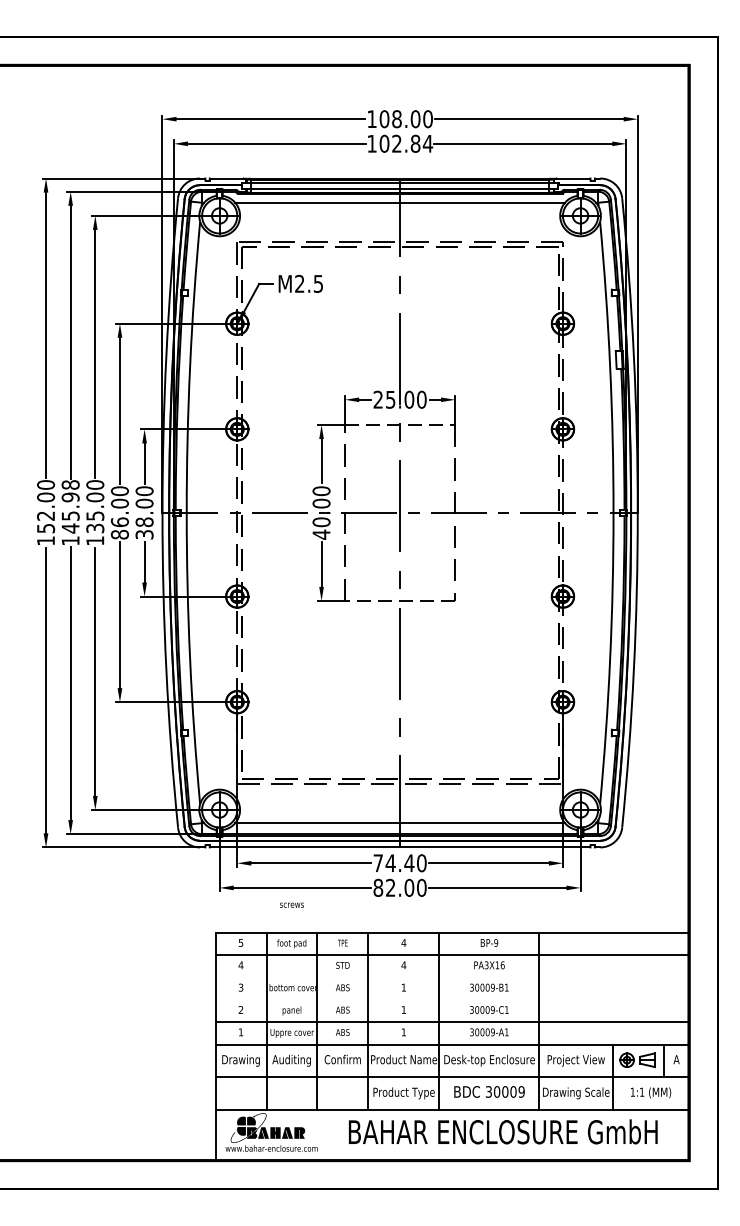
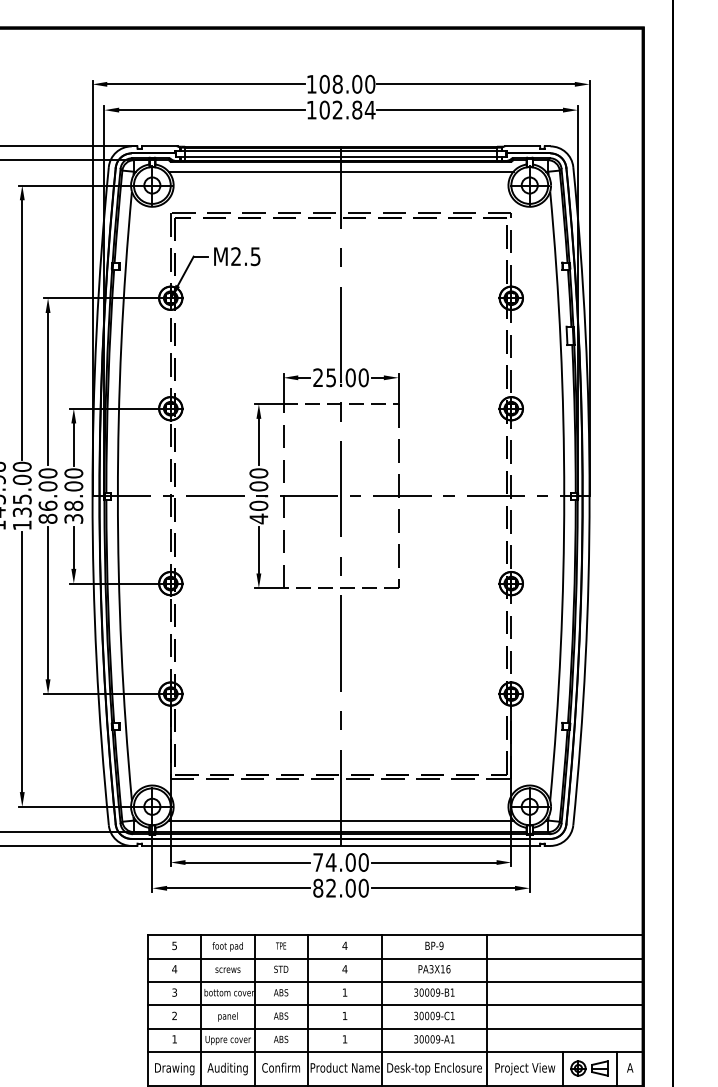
text: (409, 863) -> (350, 862), 74.40 -> 74.00
text: (291, 904) -> (227, 969), moved
line: (452, 977) -> (395, 981), added
line: (452, 999) -> (395, 1004), added

